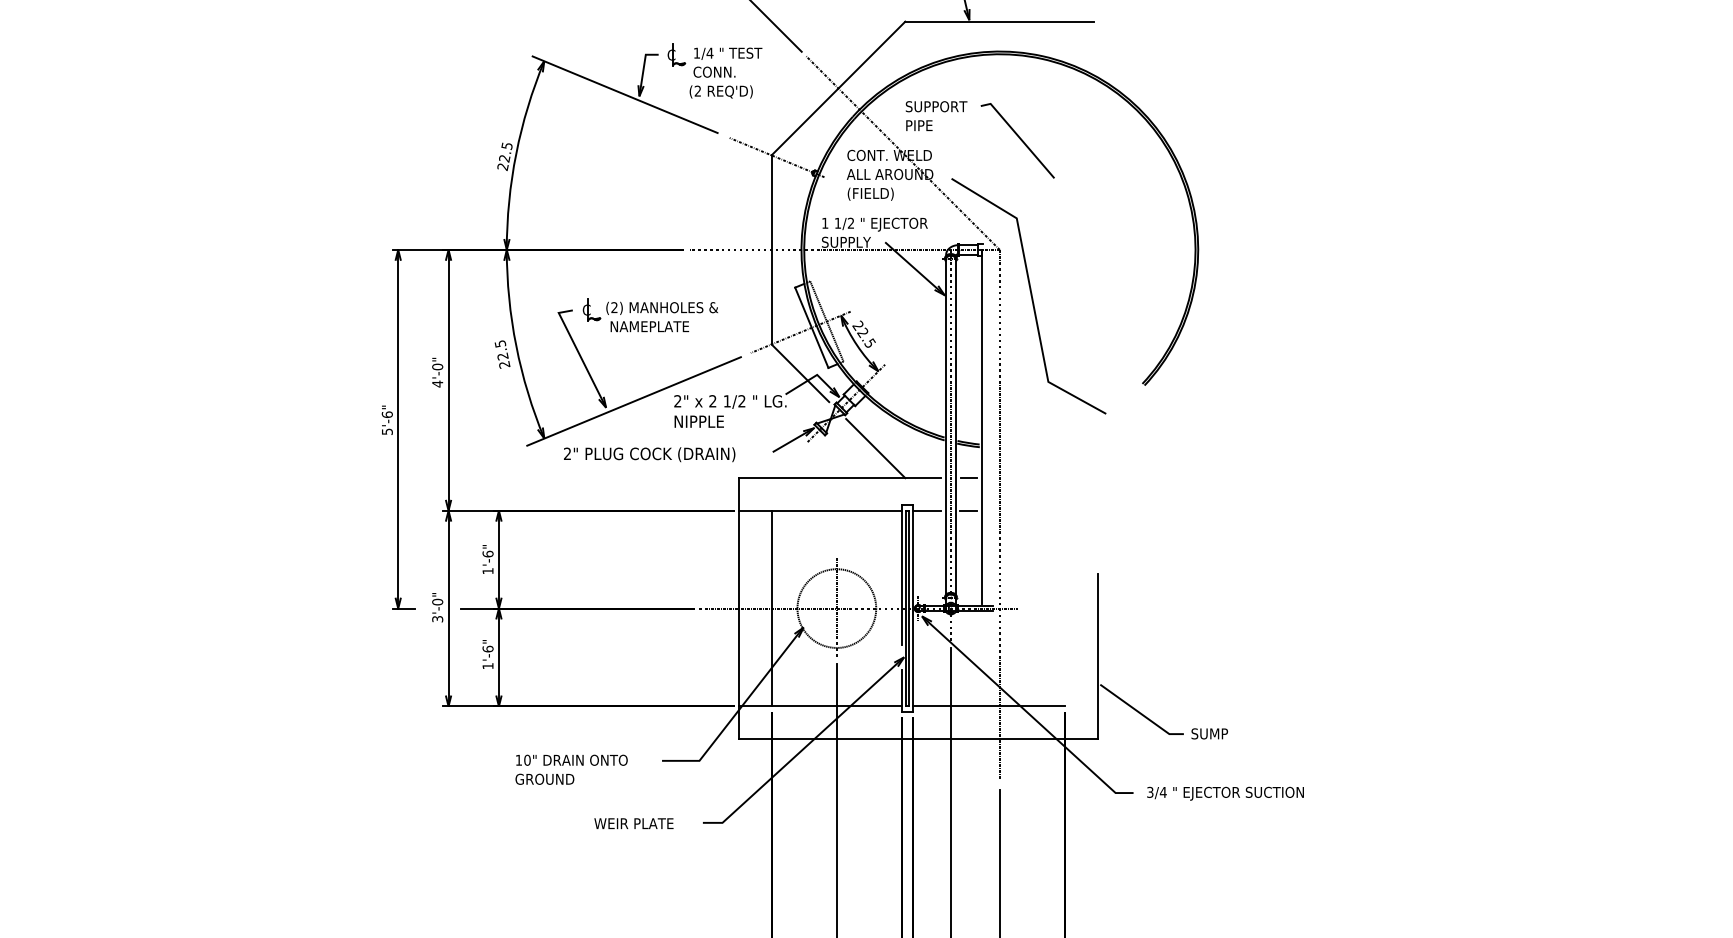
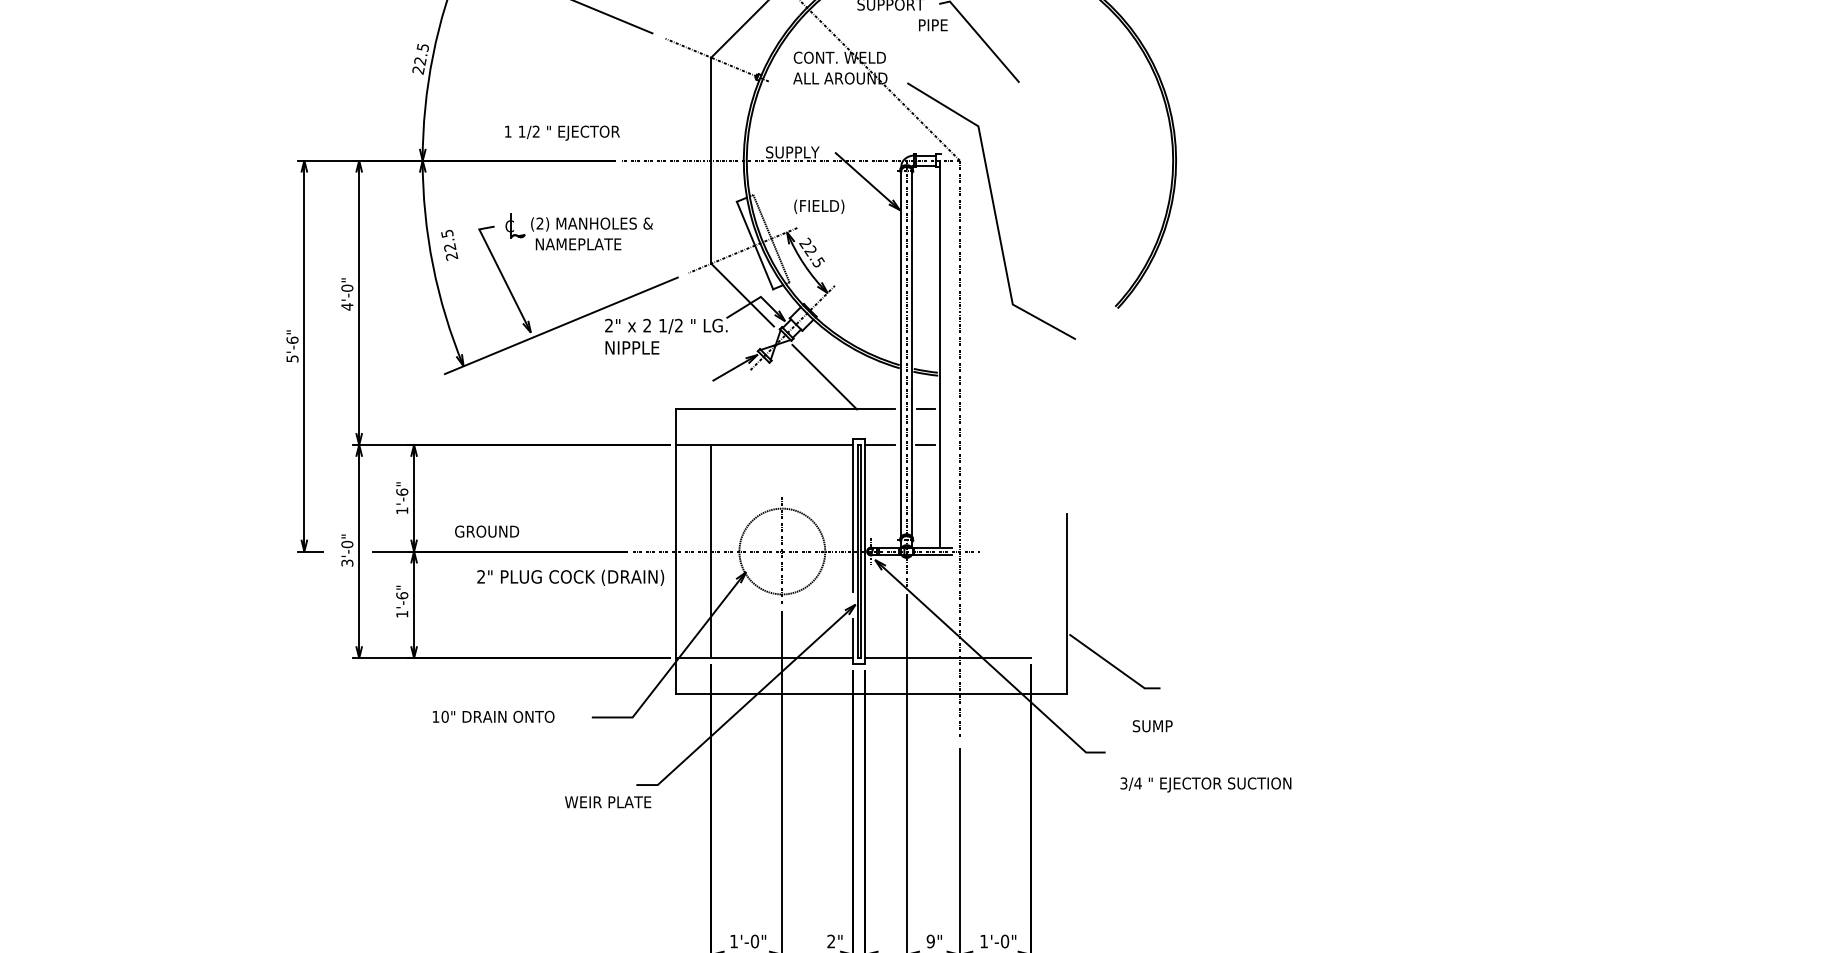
text: (919, 125) -> (933, 25), moved
text: (870, 193) -> (818, 206), moved
text: (874, 224) -> (561, 133), moved
text: (502, 354) -> (449, 245), moved
text: (649, 454) -> (570, 577), moved
text: (1209, 733) -> (1152, 725), moved
text: (544, 778) -> (486, 530), moved
text: (1225, 793) -> (1205, 784), moved
text: (633, 823) -> (607, 802), moved

